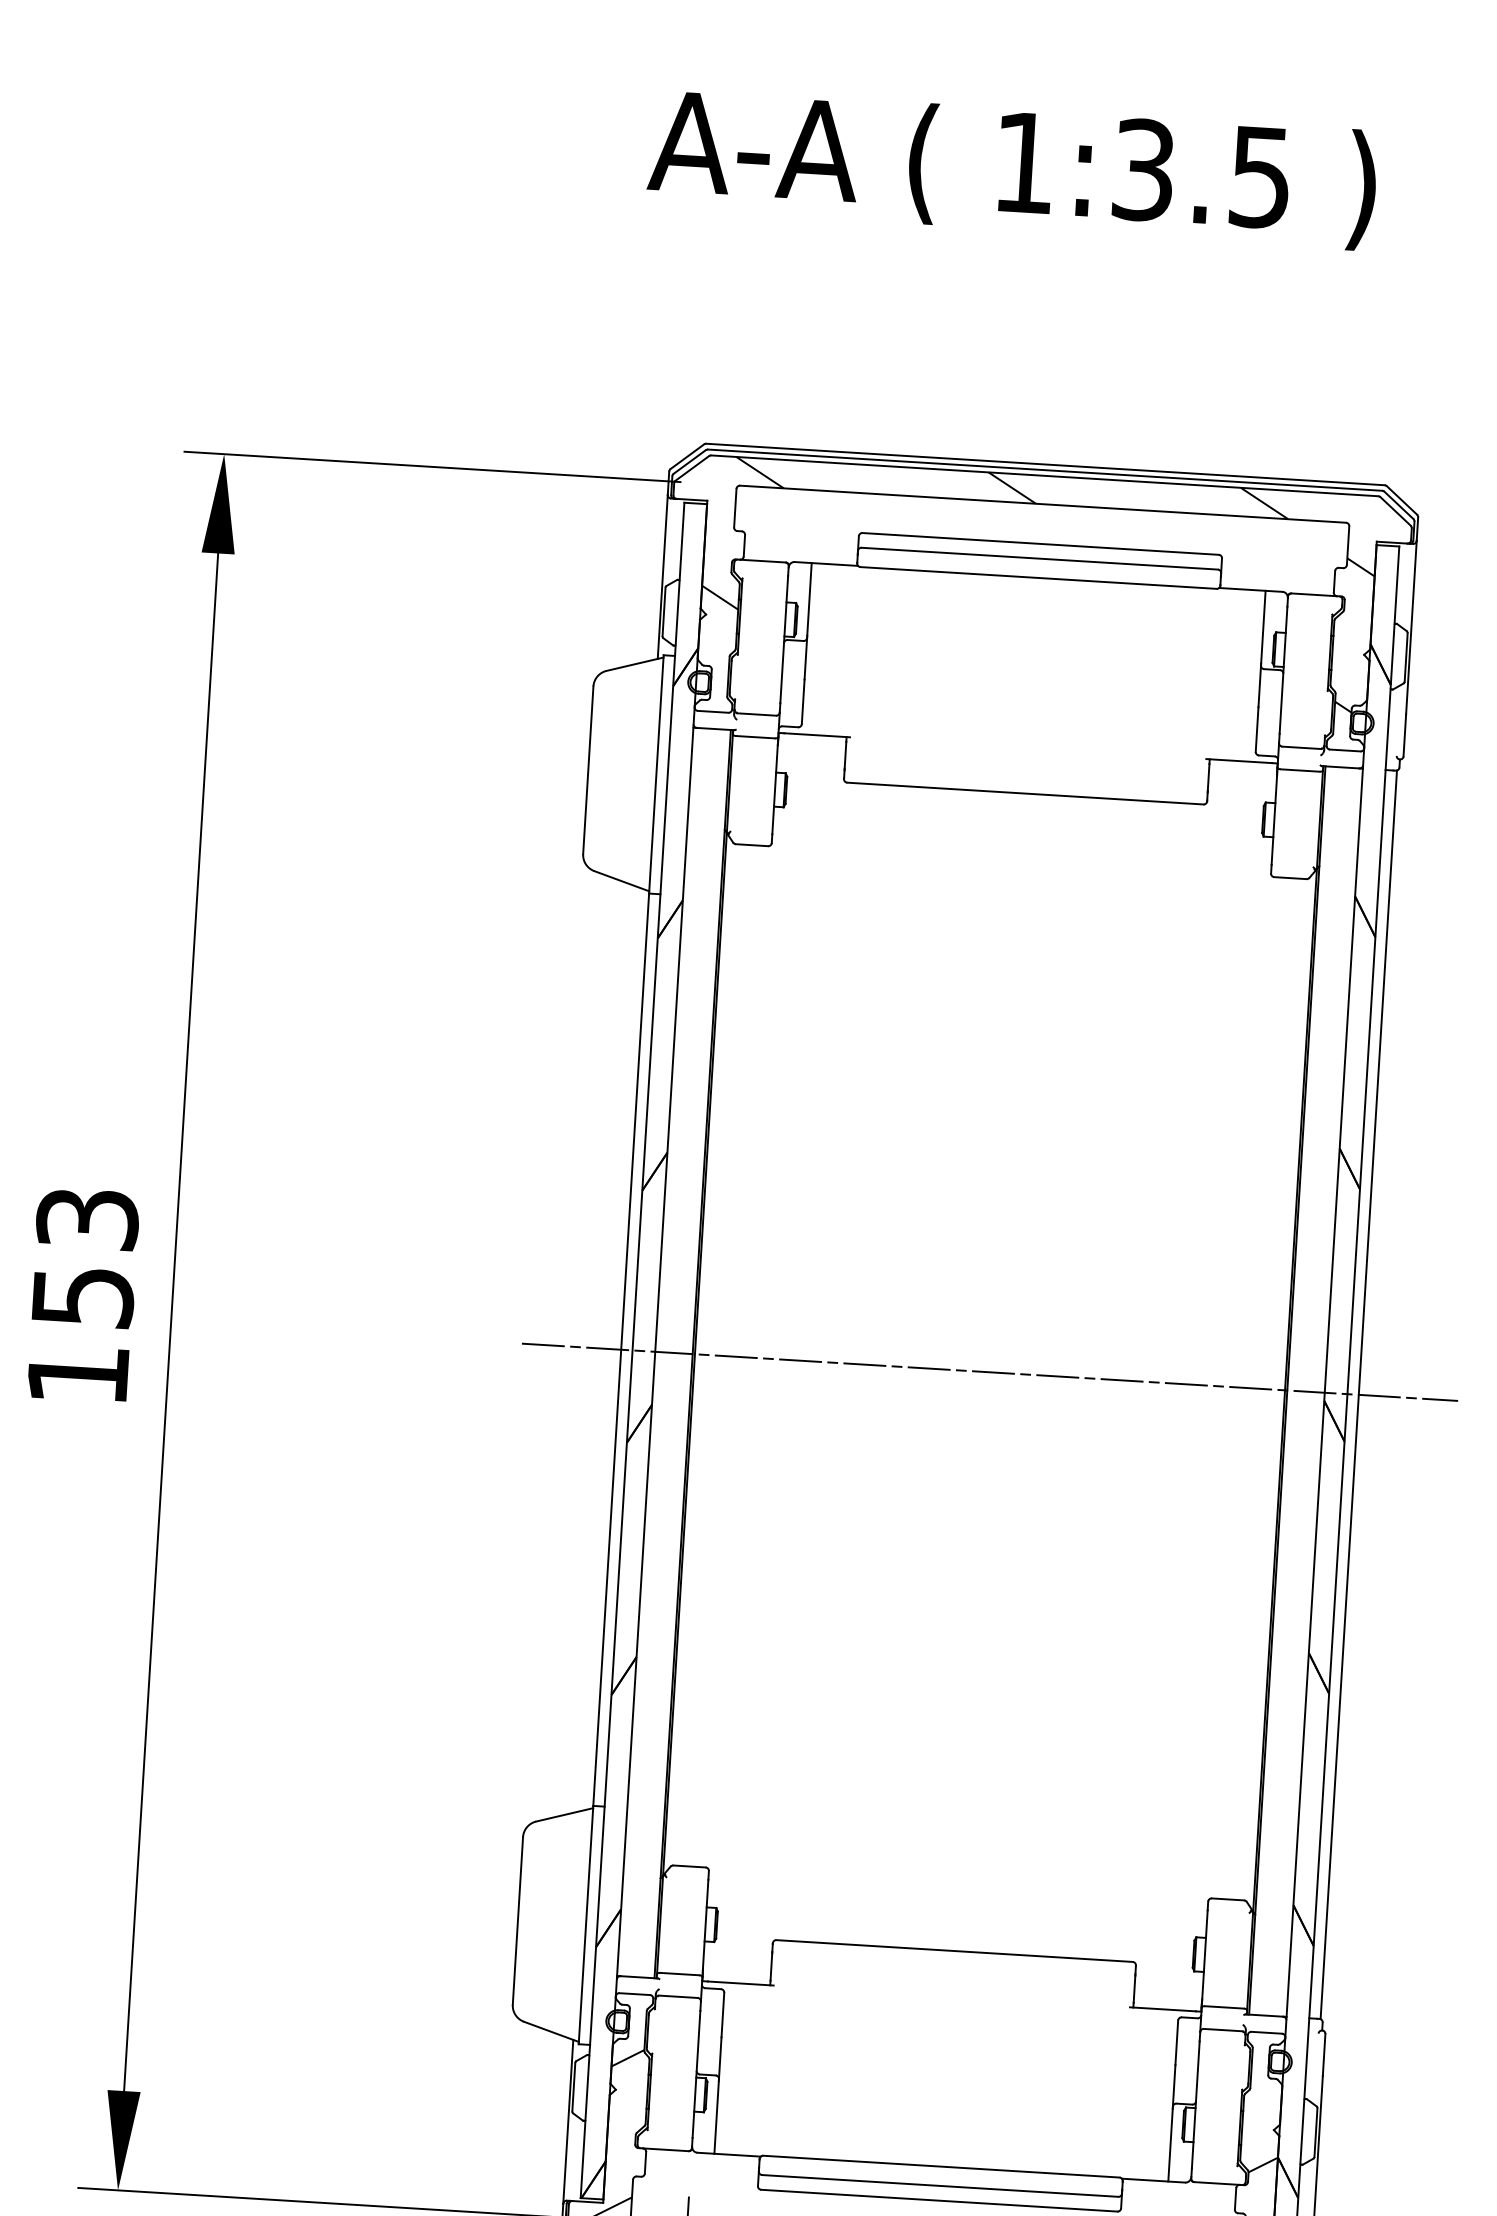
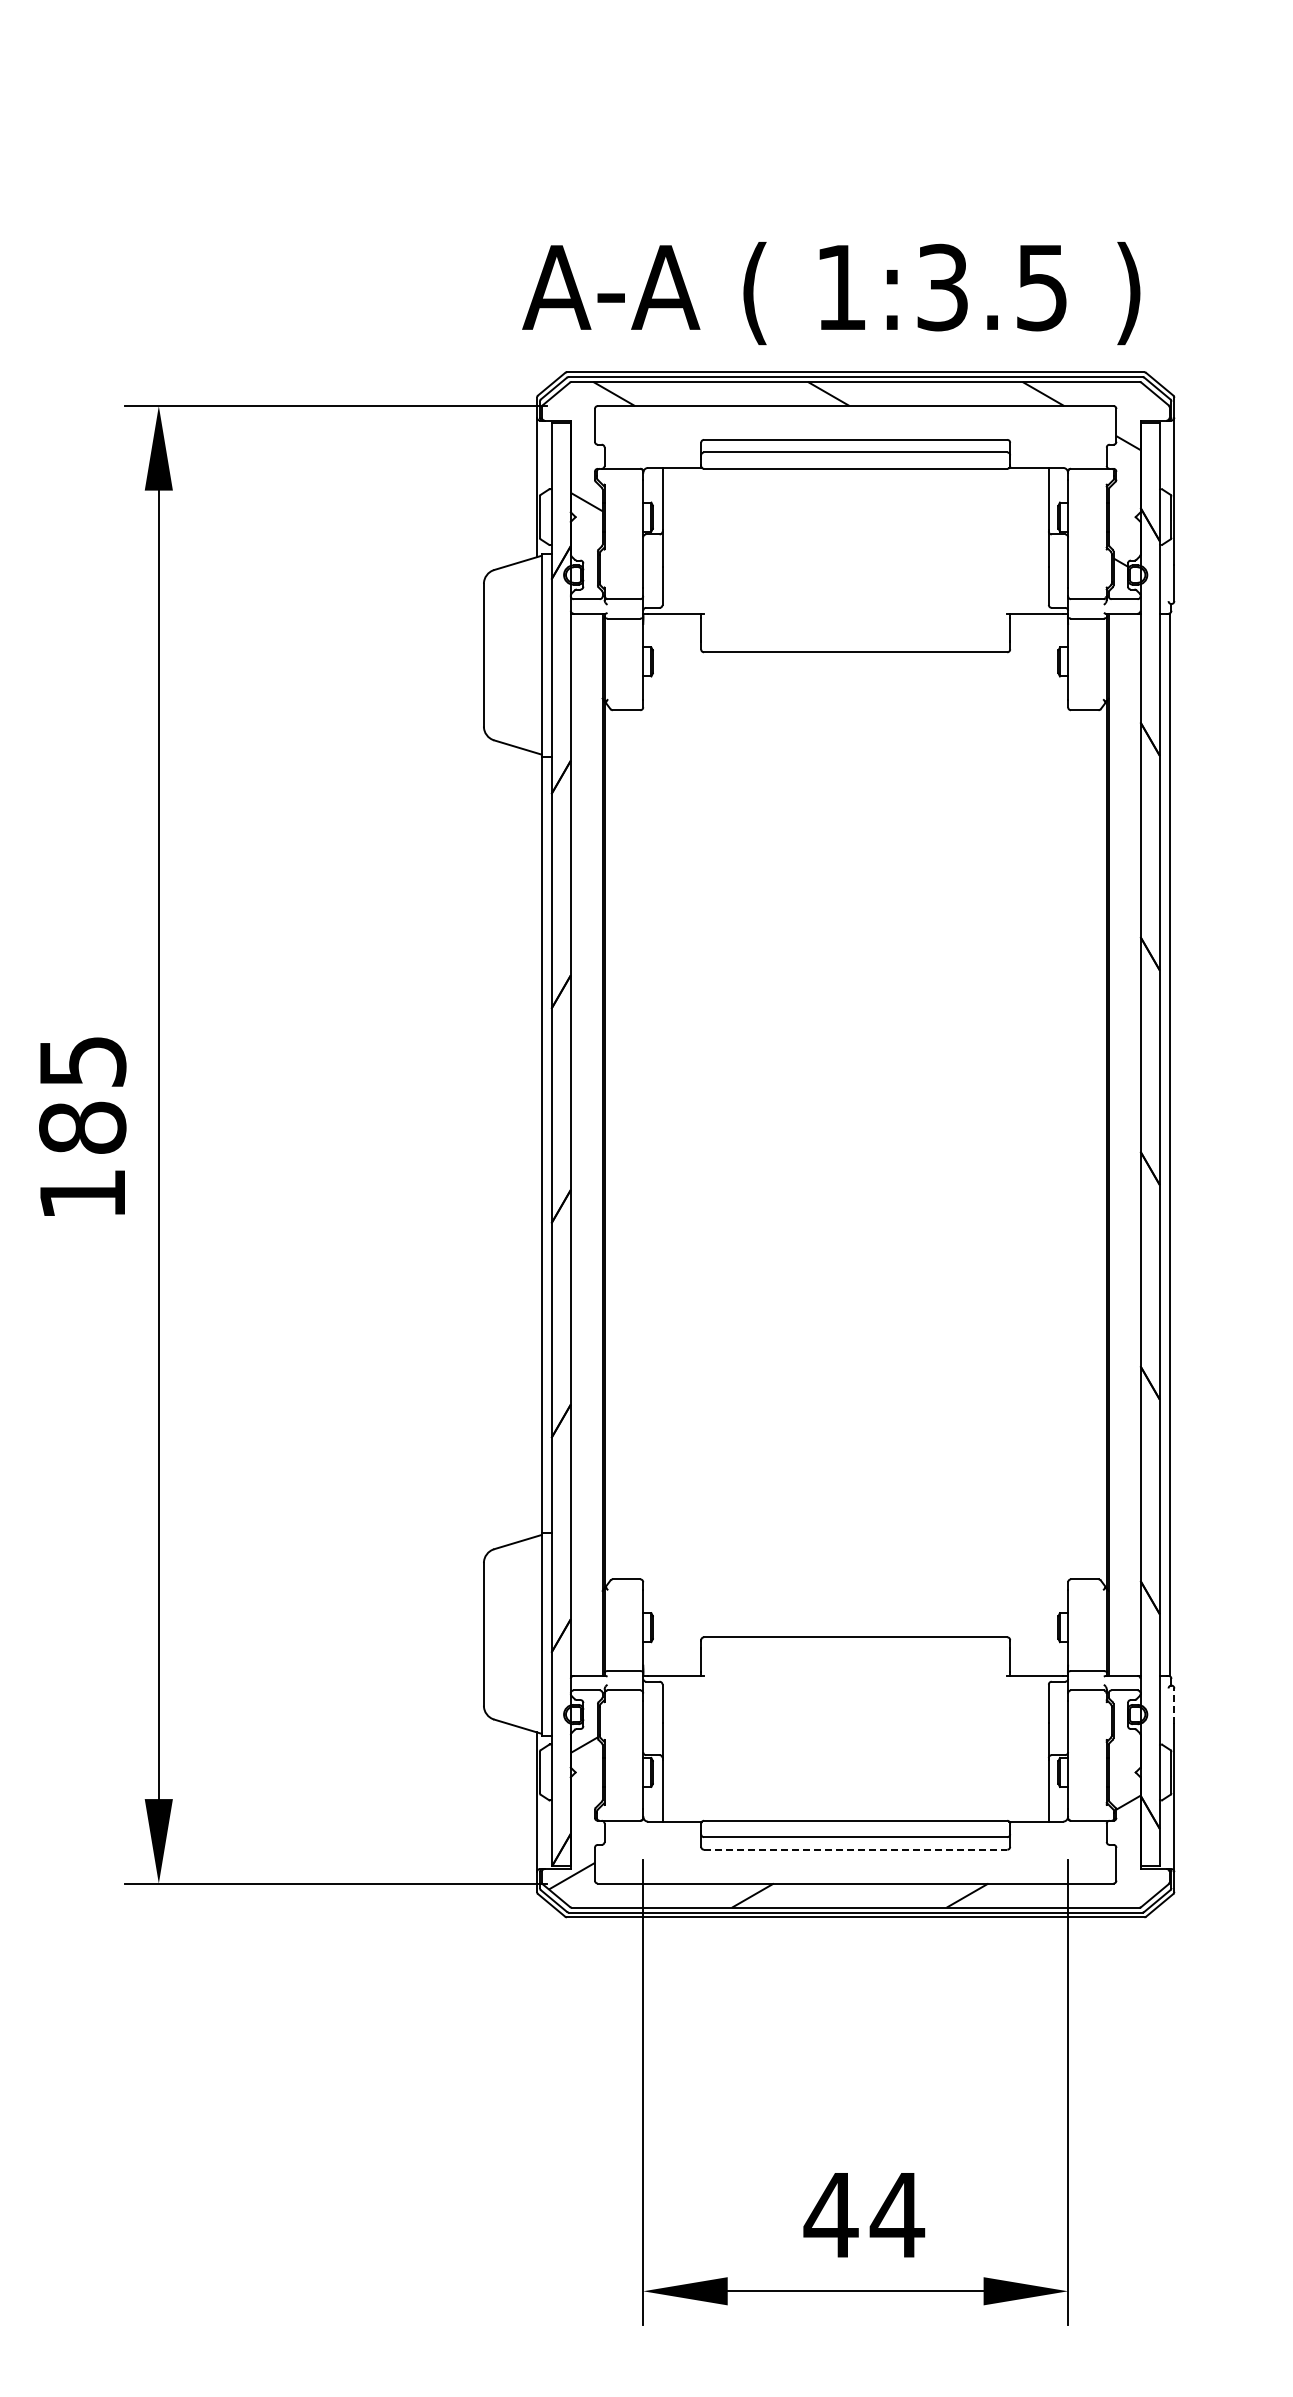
text: (1012, 169) -> (831, 293), moved
text: (85, 1257) -> (82, 1094), 153 -> 185
line: (989, 1371) -> (855, 1144), removed
line: (1324, 2055) -> (1174, 1706), solid -> dashed
line: (939, 2200) -> (855, 1849), solid -> dashed

